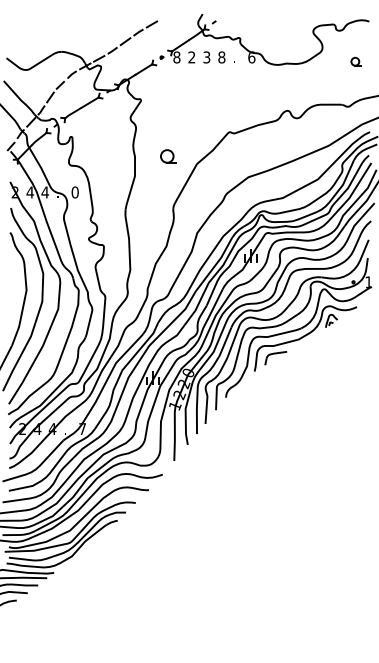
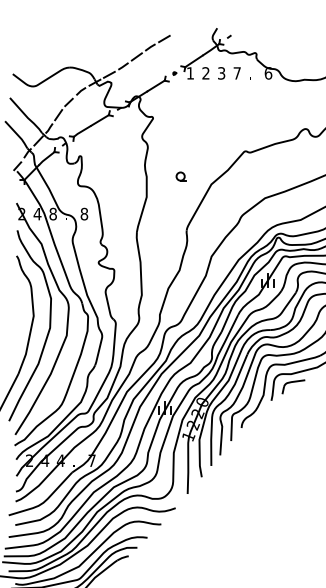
text: (176, 57) -> (189, 73), 8 -> 1
text: (221, 57) -> (236, 73), 8 -> 7
part: (167, 156) -> (180, 176), size x0.62
text: (44, 192) -> (52, 214), 4 -> 8
text: (74, 192) -> (83, 214), 0 -> 8

